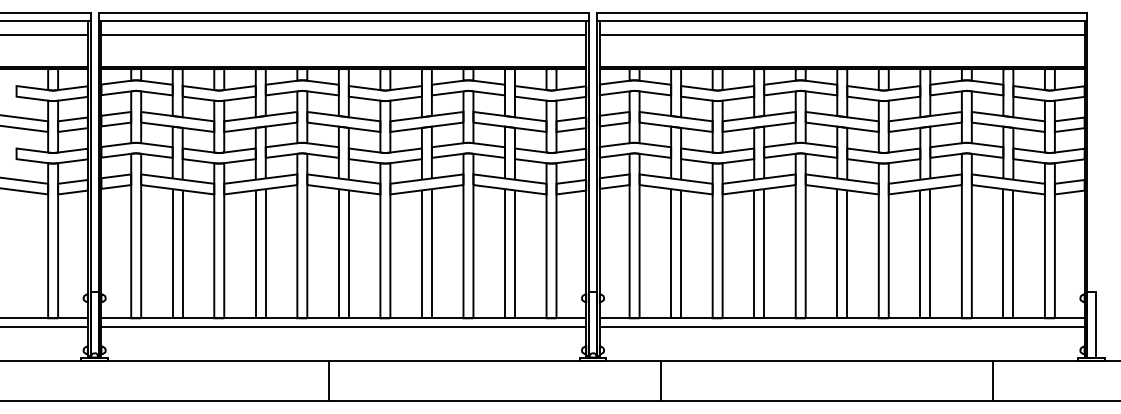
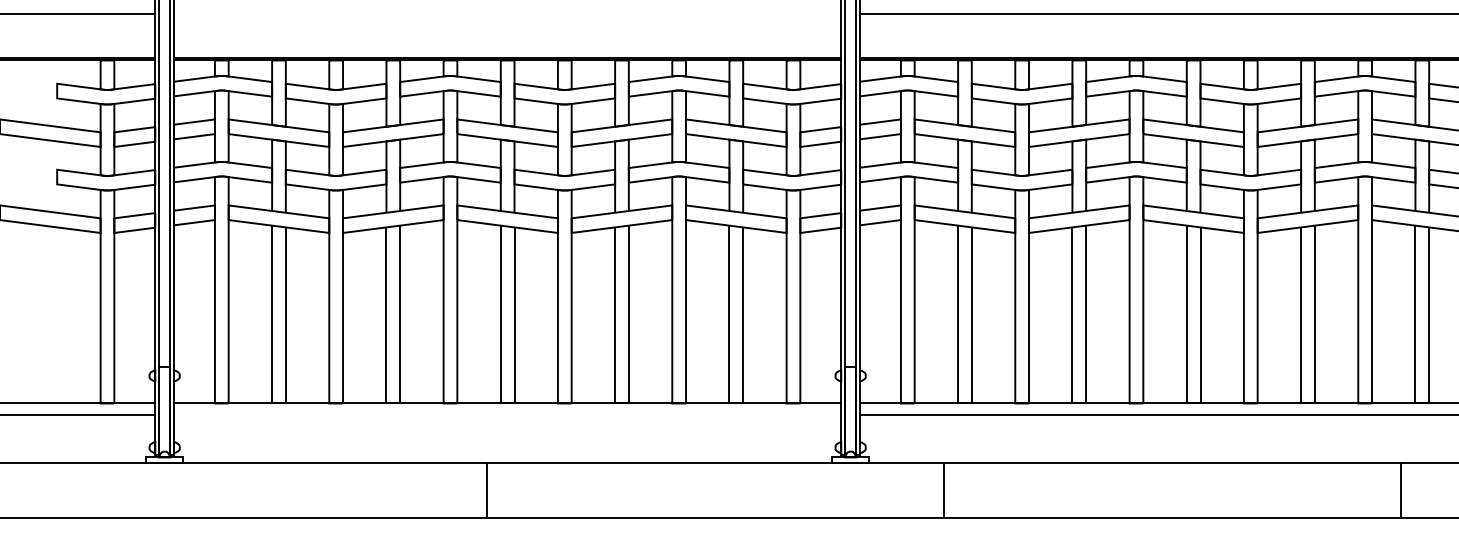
line: (343, 35) -> (507, 14), removed
line: (343, 326) -> (507, 414), removed

